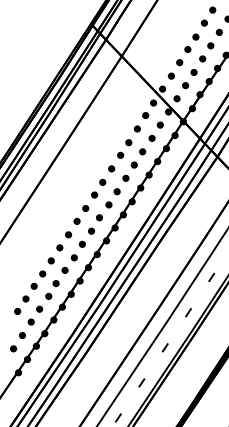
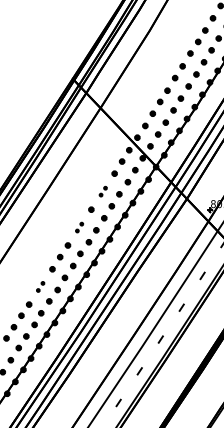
part: (125, 148) -> (103, 191), size x0.6
part: (98, 188) -> (79, 227), size x0.6
part: (55, 253) -> (40, 286), size x0.6

